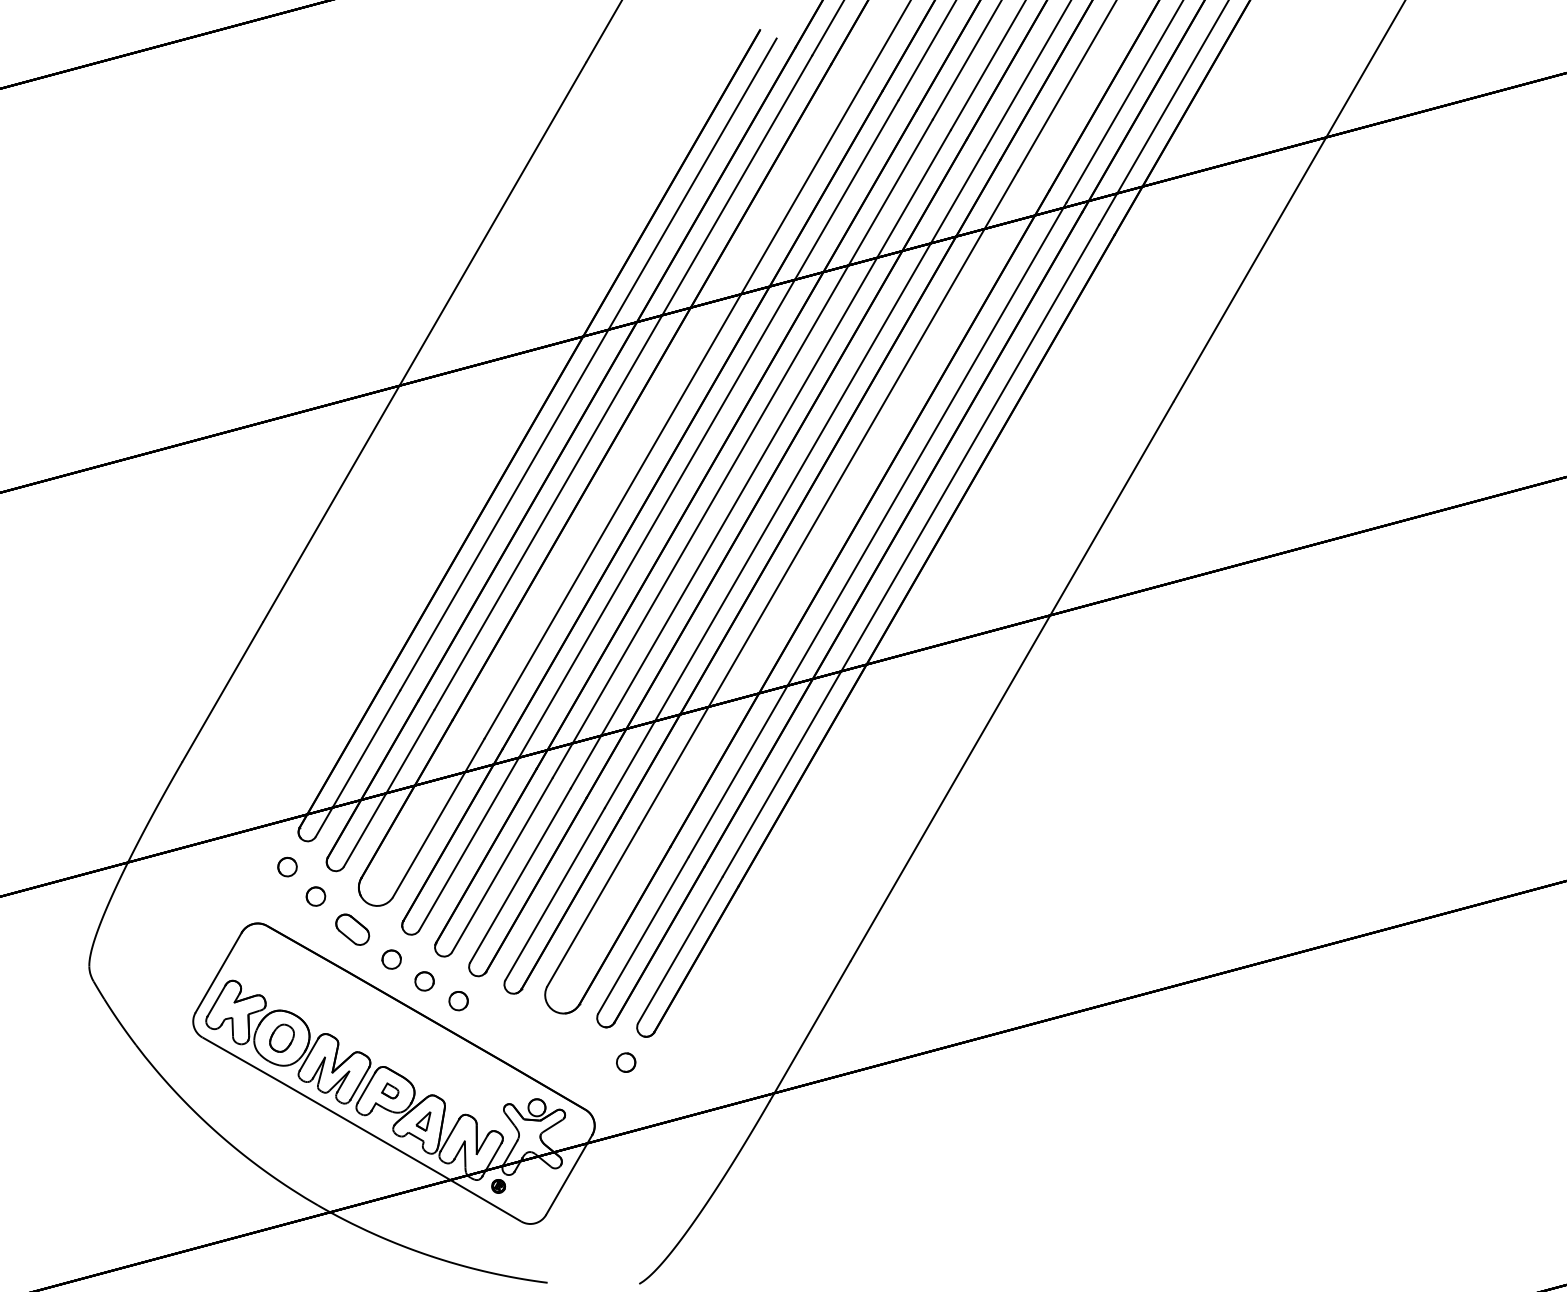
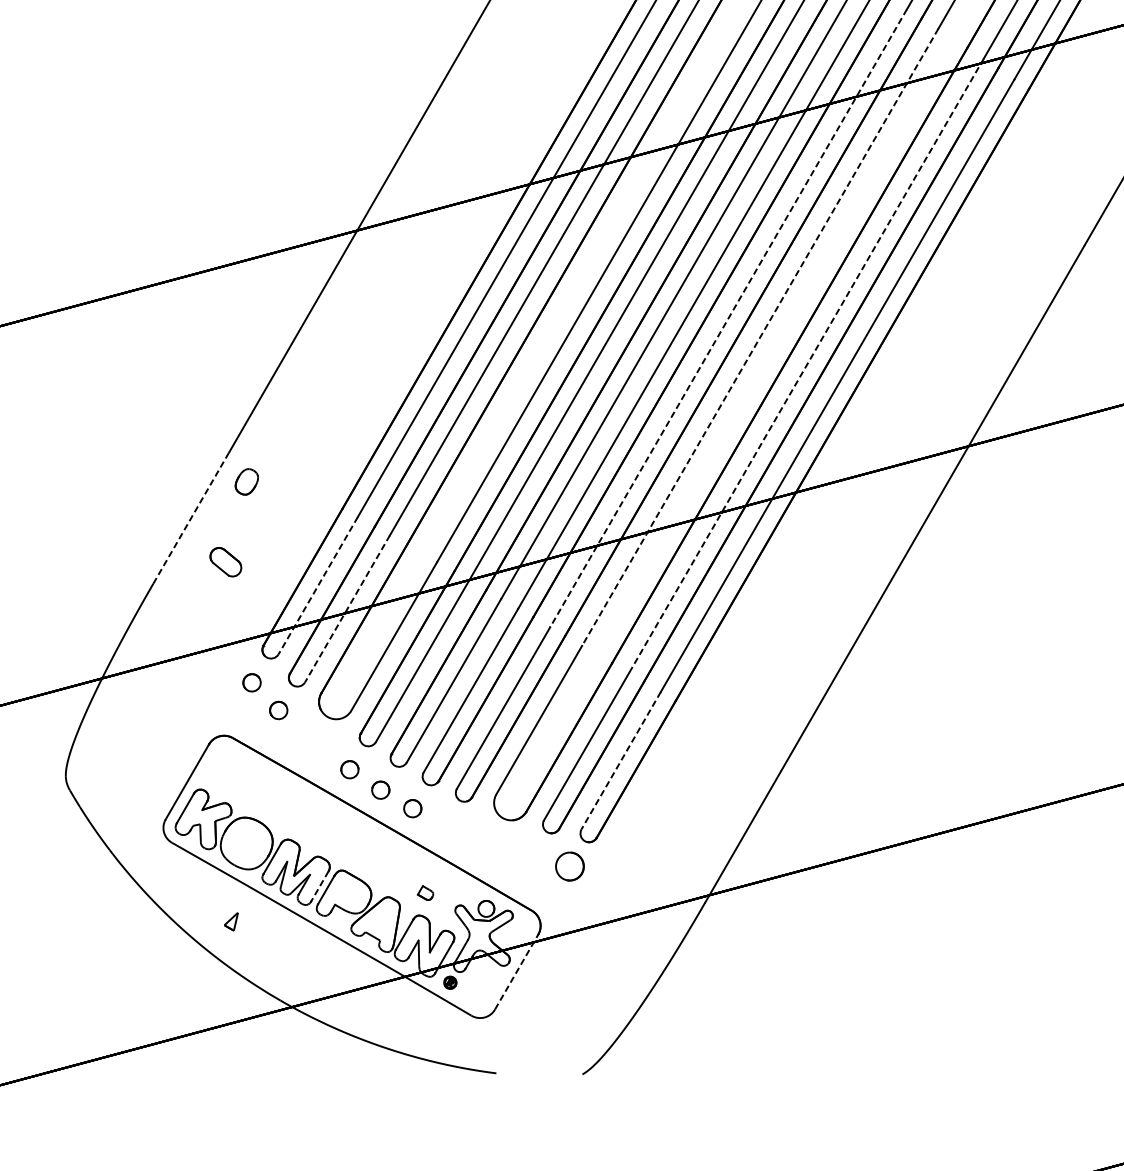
line: (794, 479) -> (728, 318), solid -> dashed
line: (828, 499) -> (760, 337), solid -> dashed
line: (877, 529) -> (806, 365), solid -> dashed
line: (222, 691) -> (190, 517), solid -> dashed
line: (357, 764) -> (317, 586), solid -> dashed
line: (388, 788) -> (346, 608), solid -> dashed
part: (352, 929) -> (225, 561), moved
line: (680, 950) -> (621, 761), solid -> dashed
part: (281, 1037) -> (246, 481), moved
part: (626, 1062) -> (570, 866), size x1.6
line: (359, 1084) -> (319, 887), solid -> dashed
part: (390, 1090) -> (425, 892), moved
part: (423, 1121) -> (231, 921), moved
line: (569, 1174) -> (516, 971), solid -> dashed

